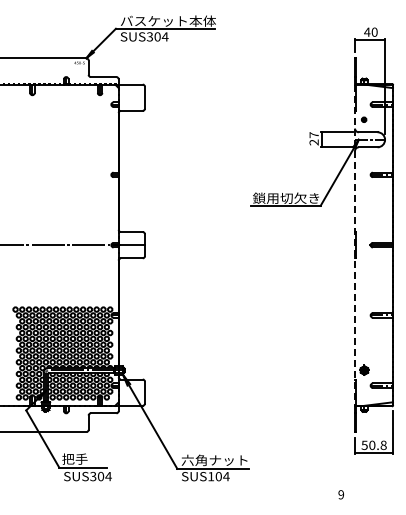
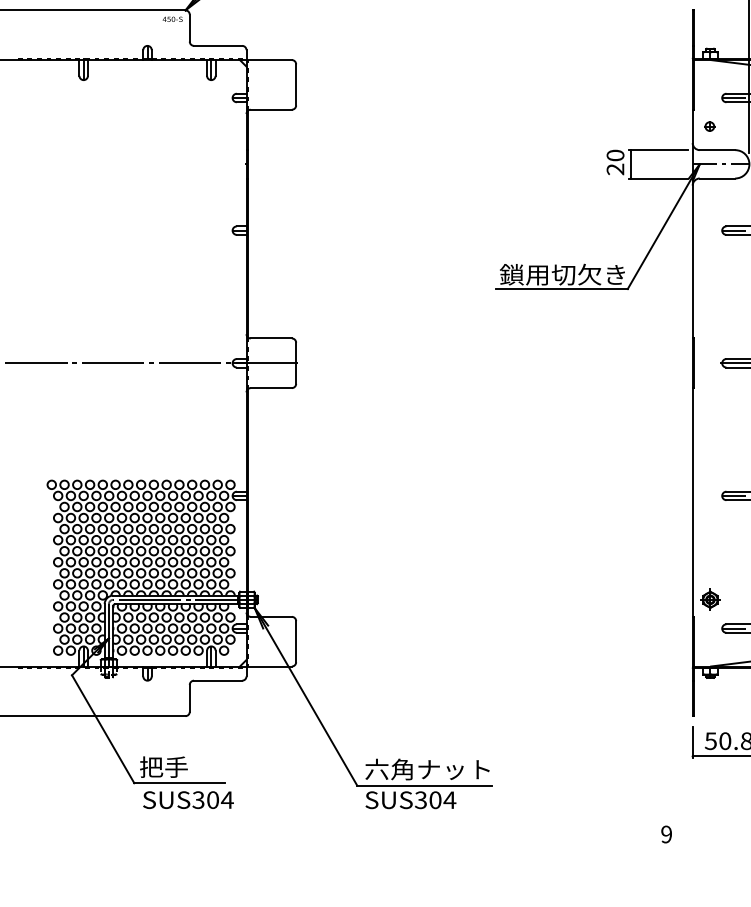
text: (313, 135) -> (614, 156), 27 -> 20
line: (355, 245) -> (693, 363), dashed -> solid
text: (211, 476) -> (421, 799), SUS104 -> SUS304

